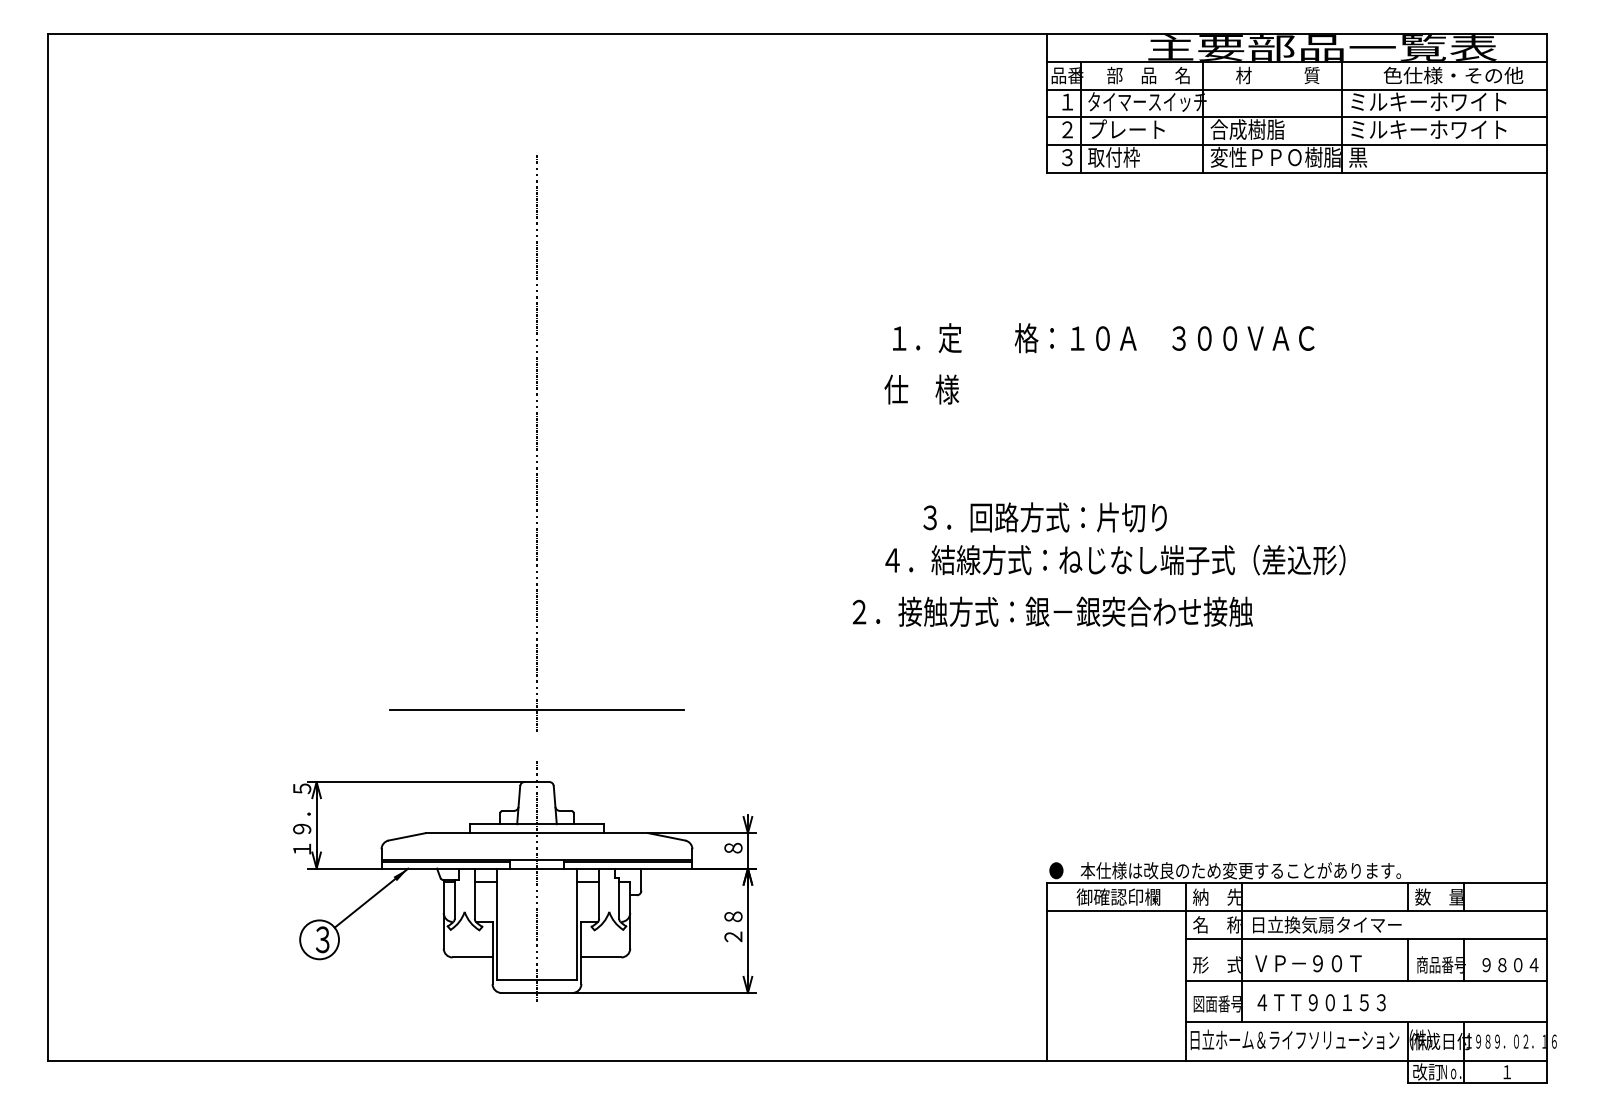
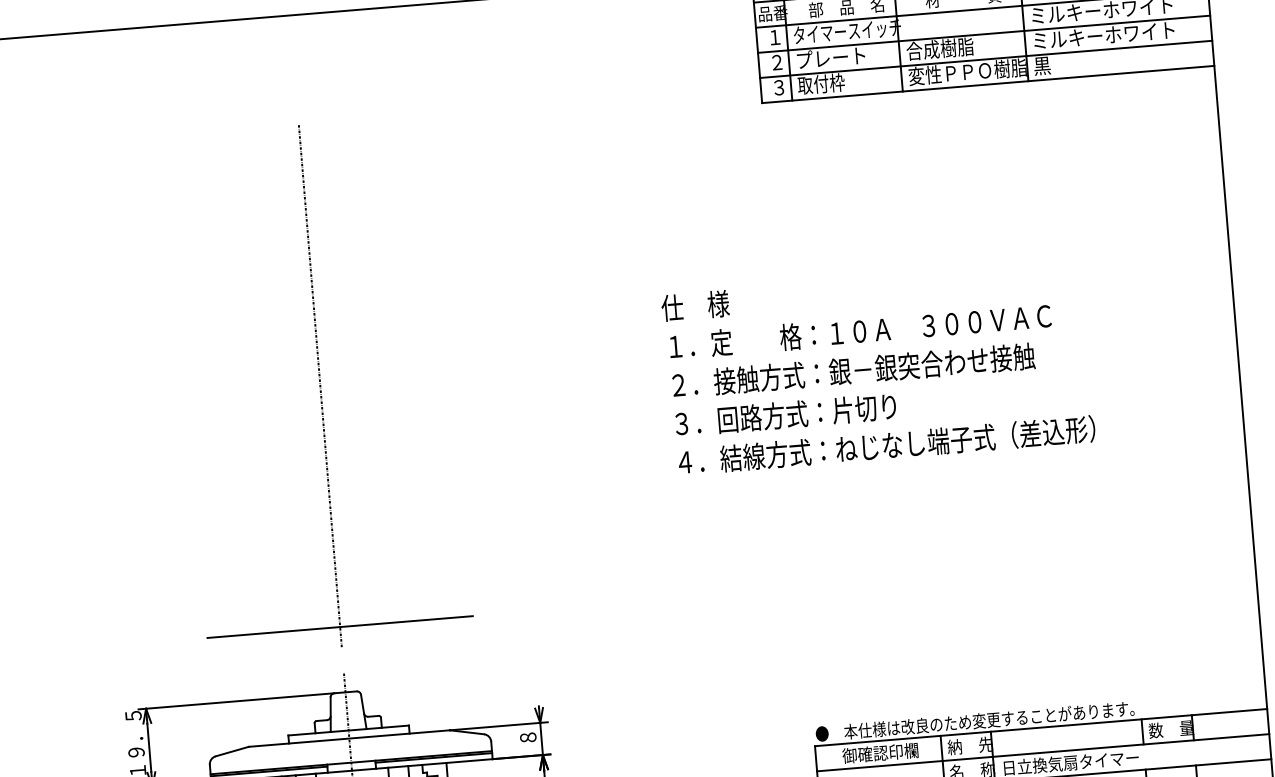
text: (1103, 338) -> (860, 331), moved
text: (921, 389) -> (695, 305), moved
text: (1115, 559) -> (886, 445), moved
text: (1052, 611) -> (853, 370), moved

